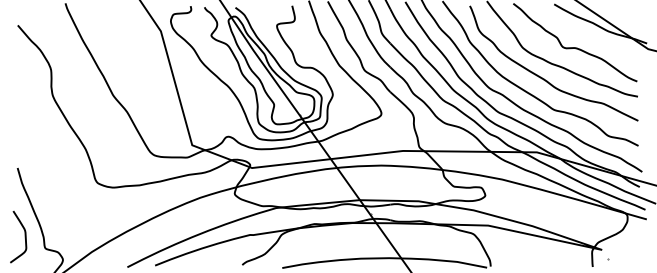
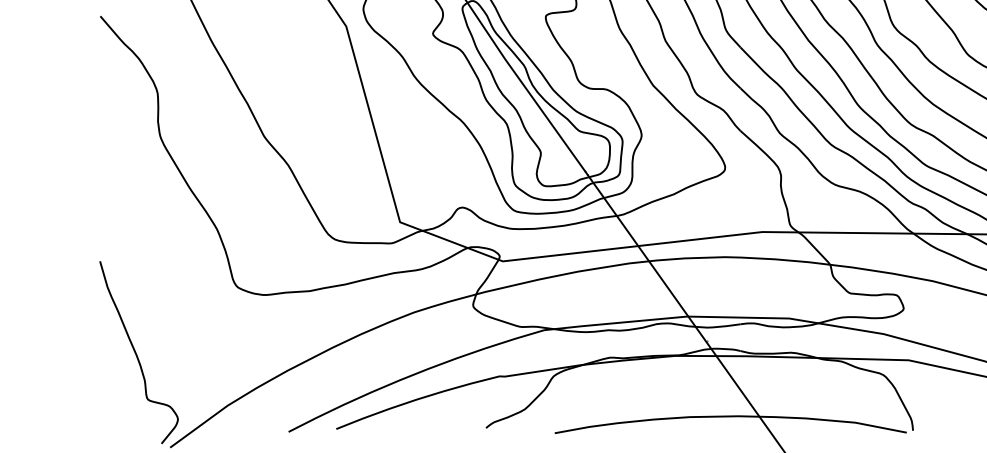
curve: (24, 237) -> (111, 380), removed

